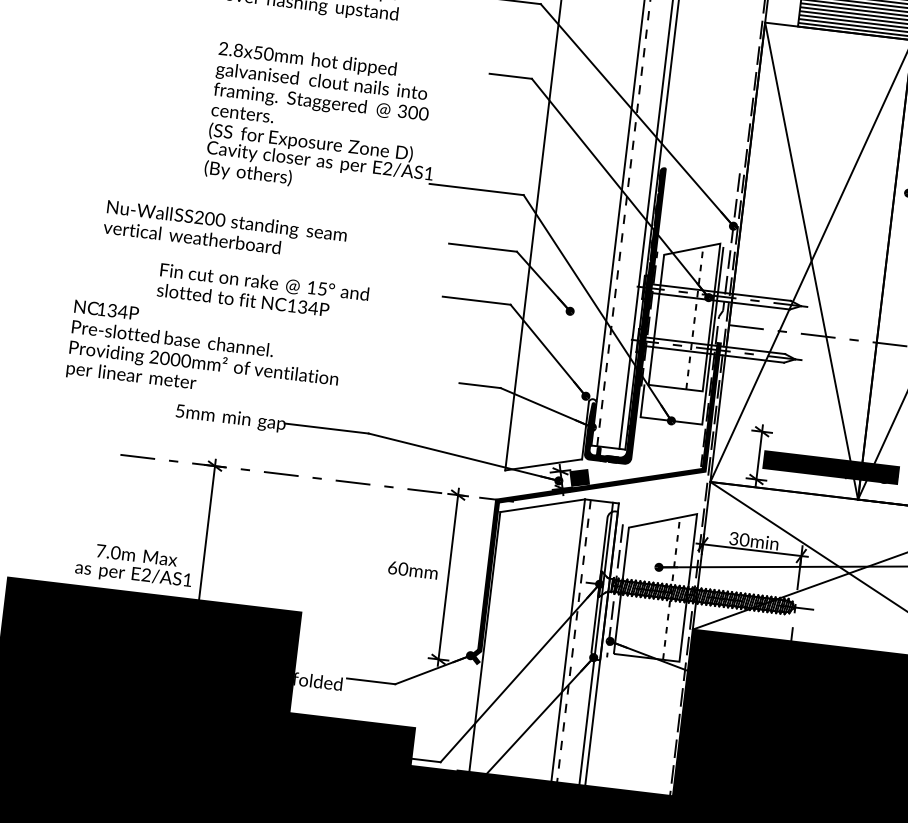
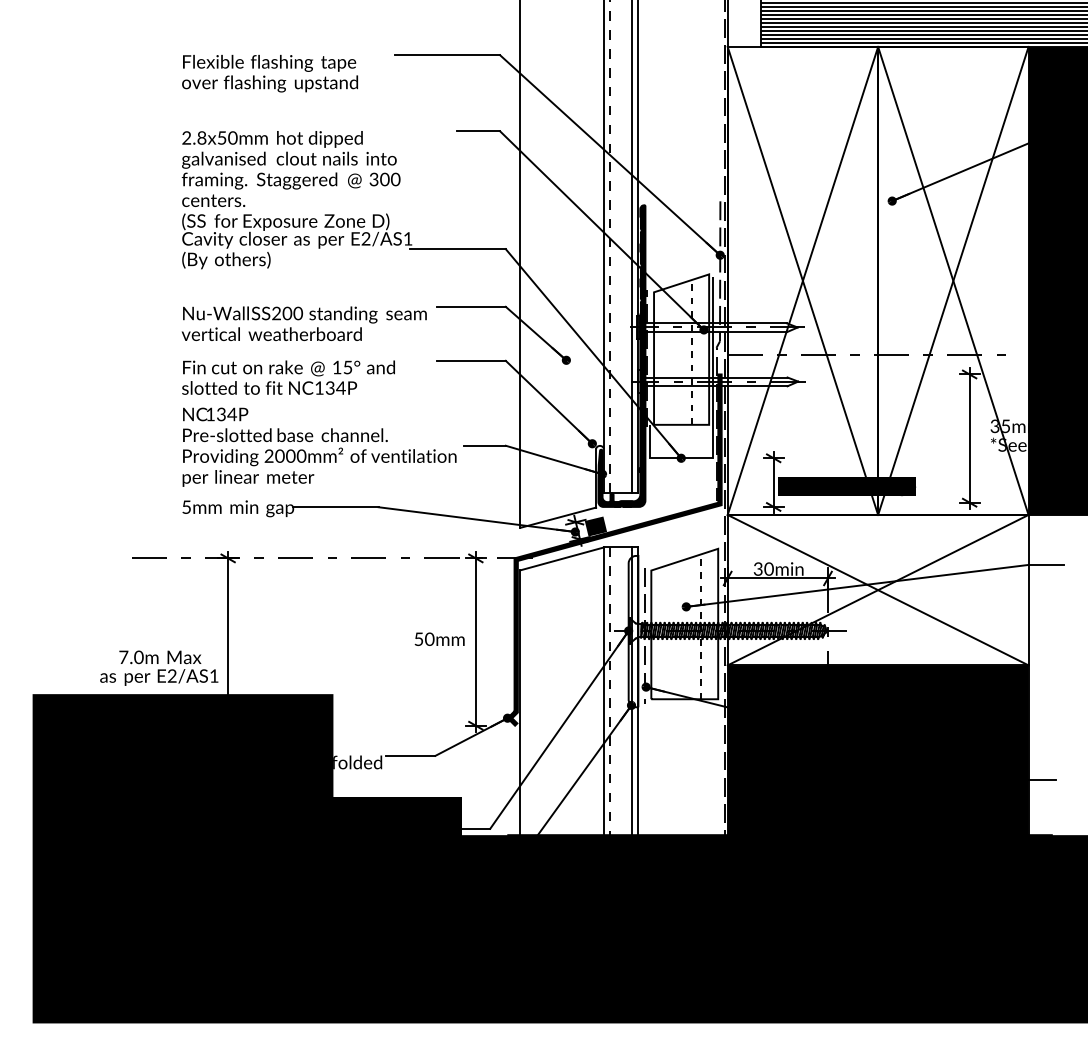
text: (224, 230) -> (303, 323), moved
text: (263, 291) -> (288, 377), moved
text: (204, 353) -> (319, 446), moved
text: (392, 567) -> (418, 638), 60mm -> 50mm

